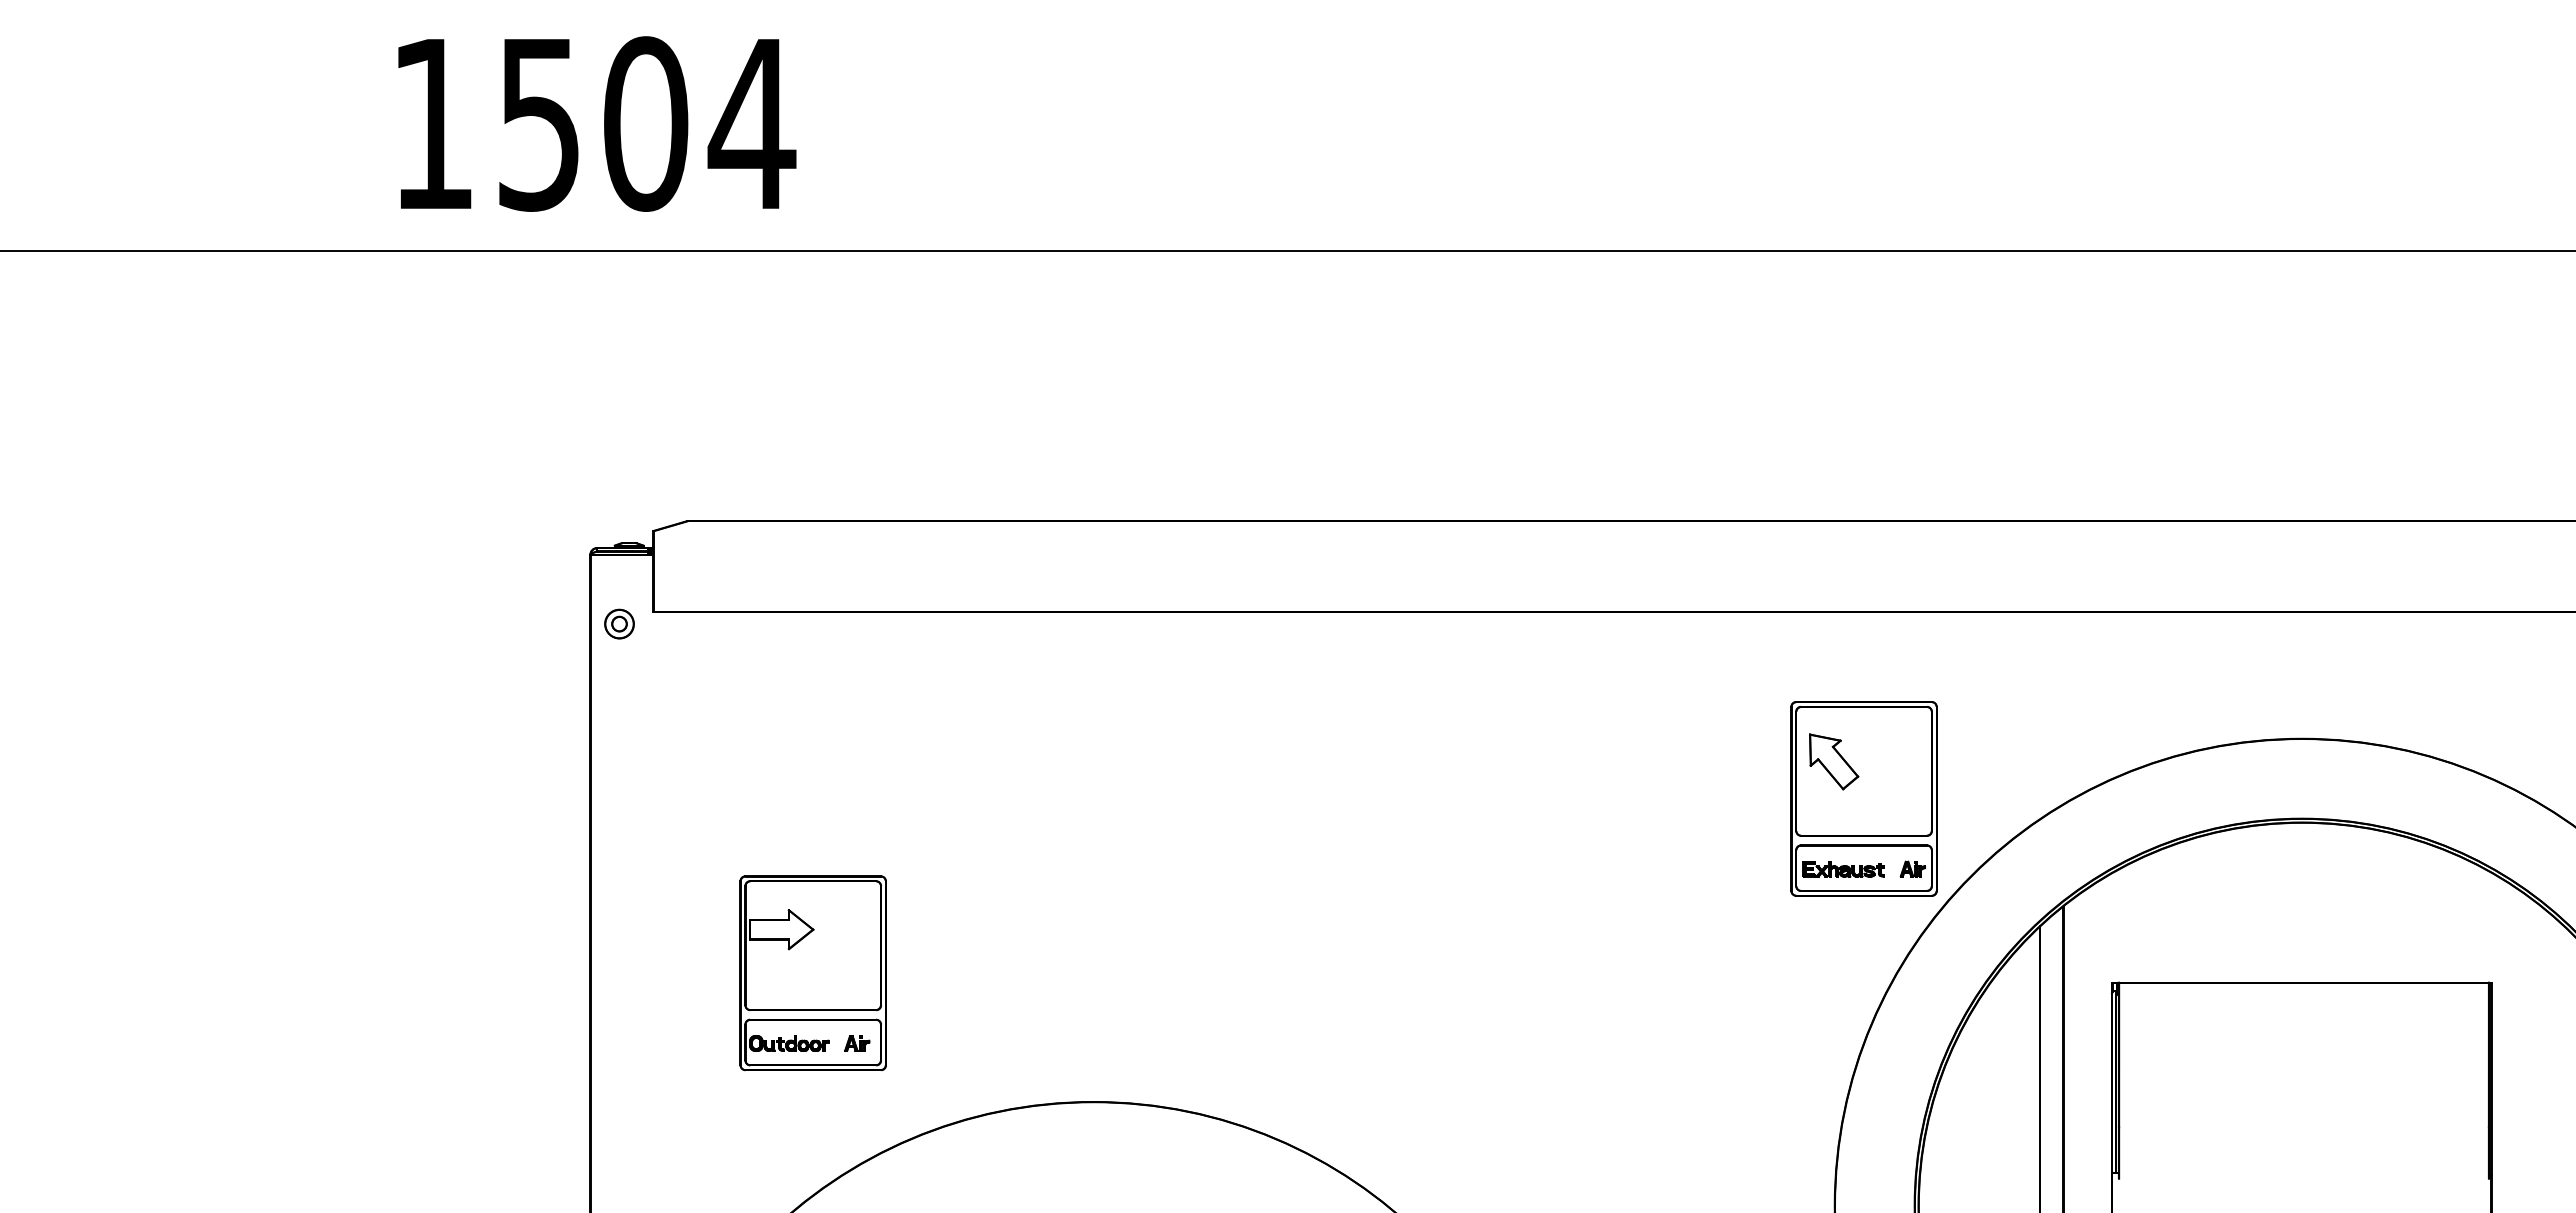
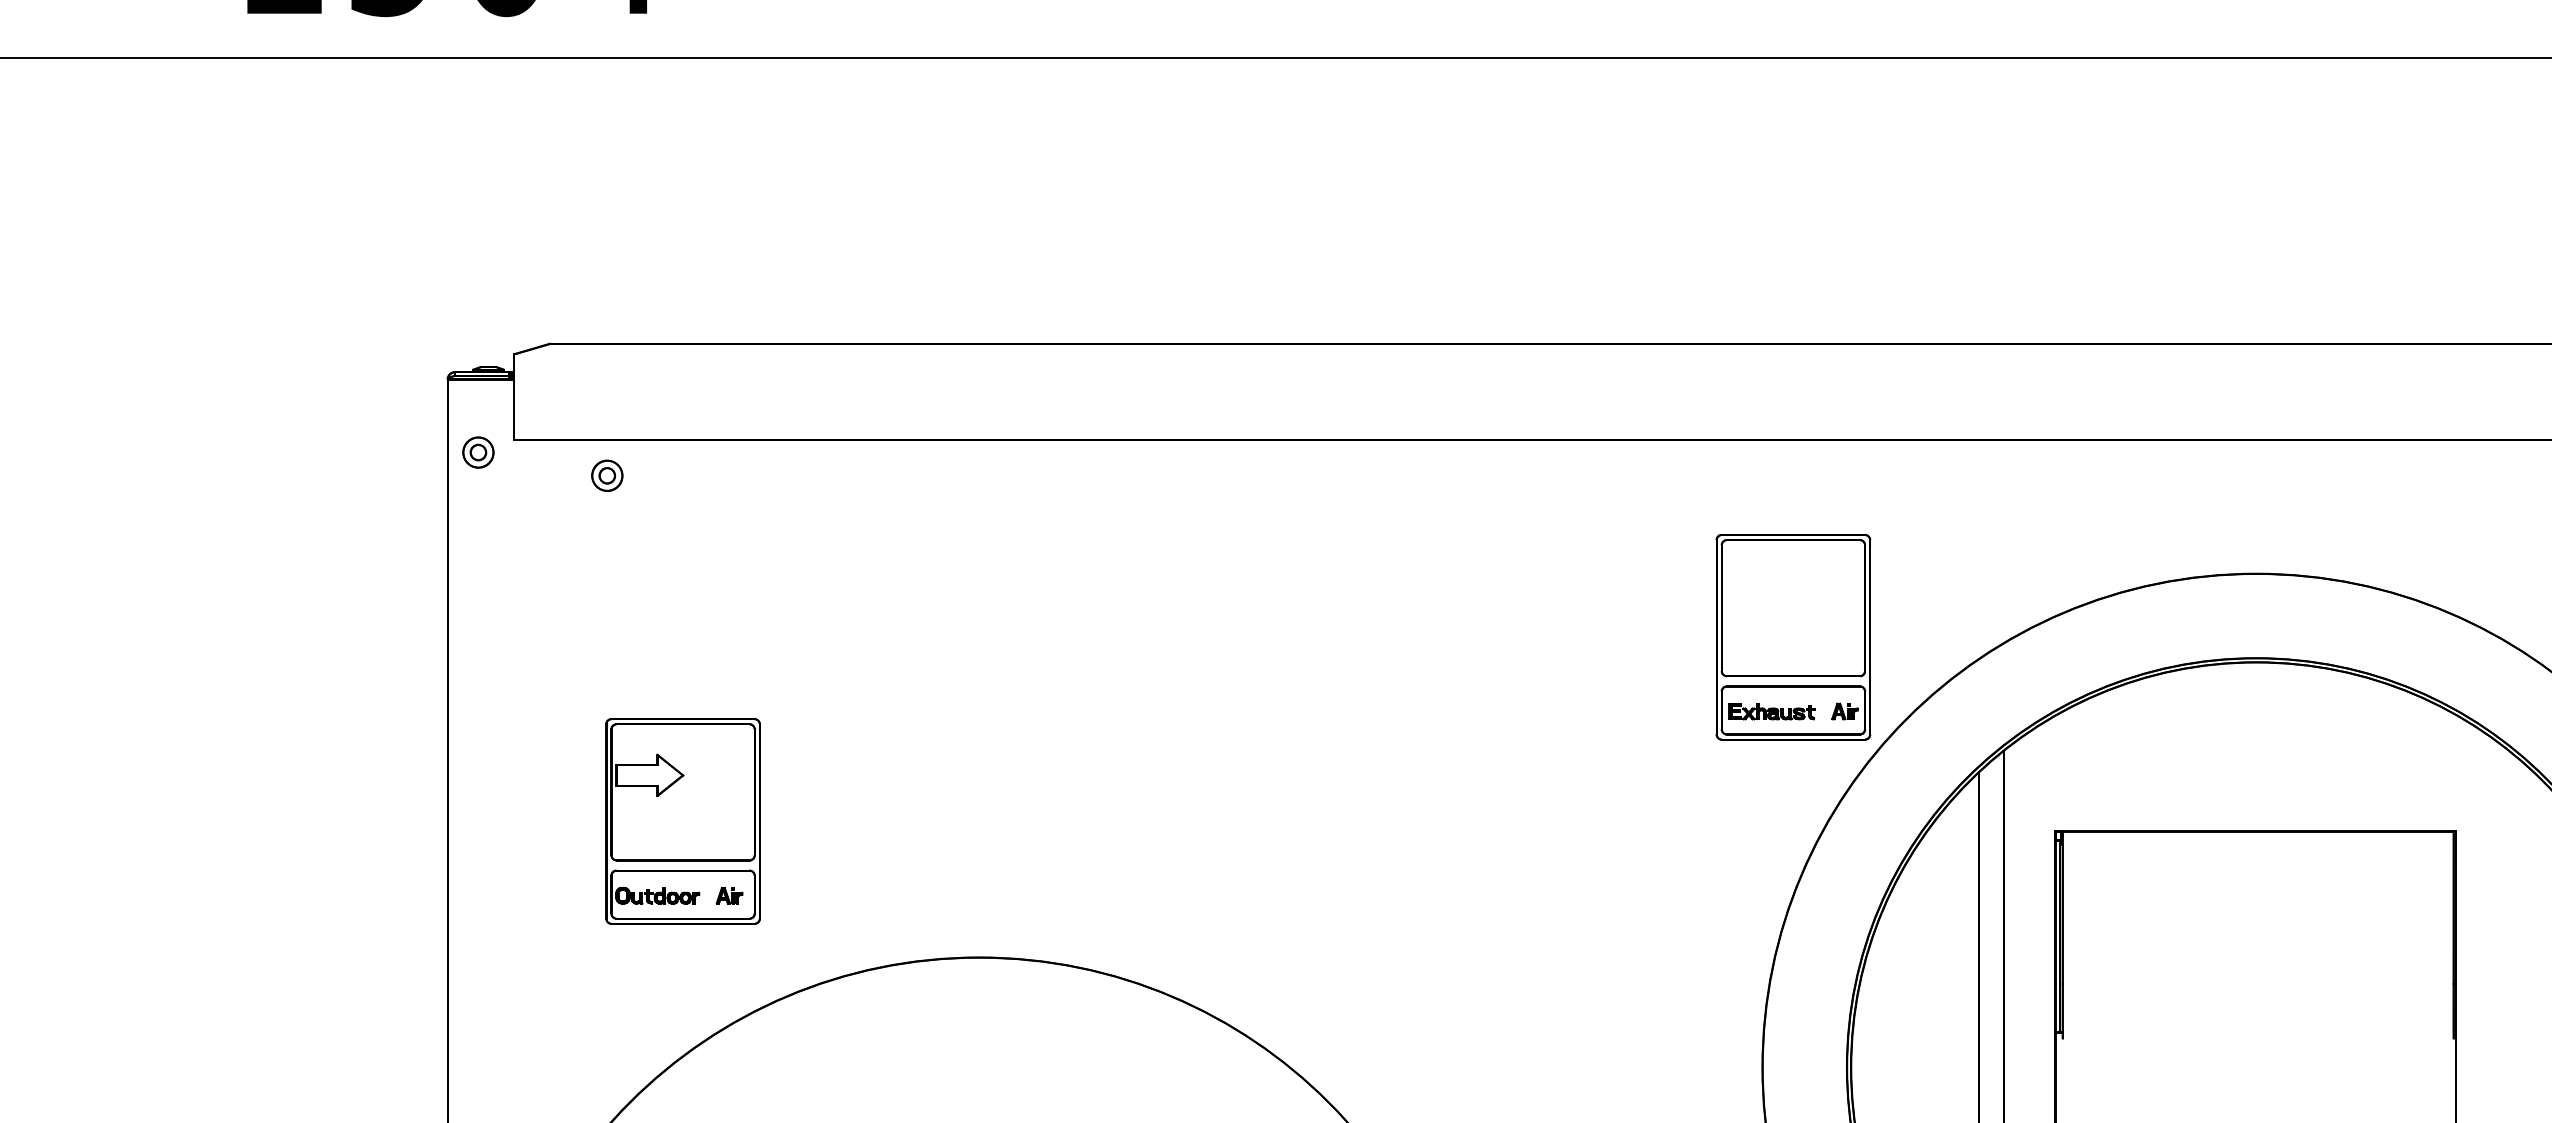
part: (741, 645) -> (607, 475), added
part: (1834, 761) -> (1762, 597), removed

